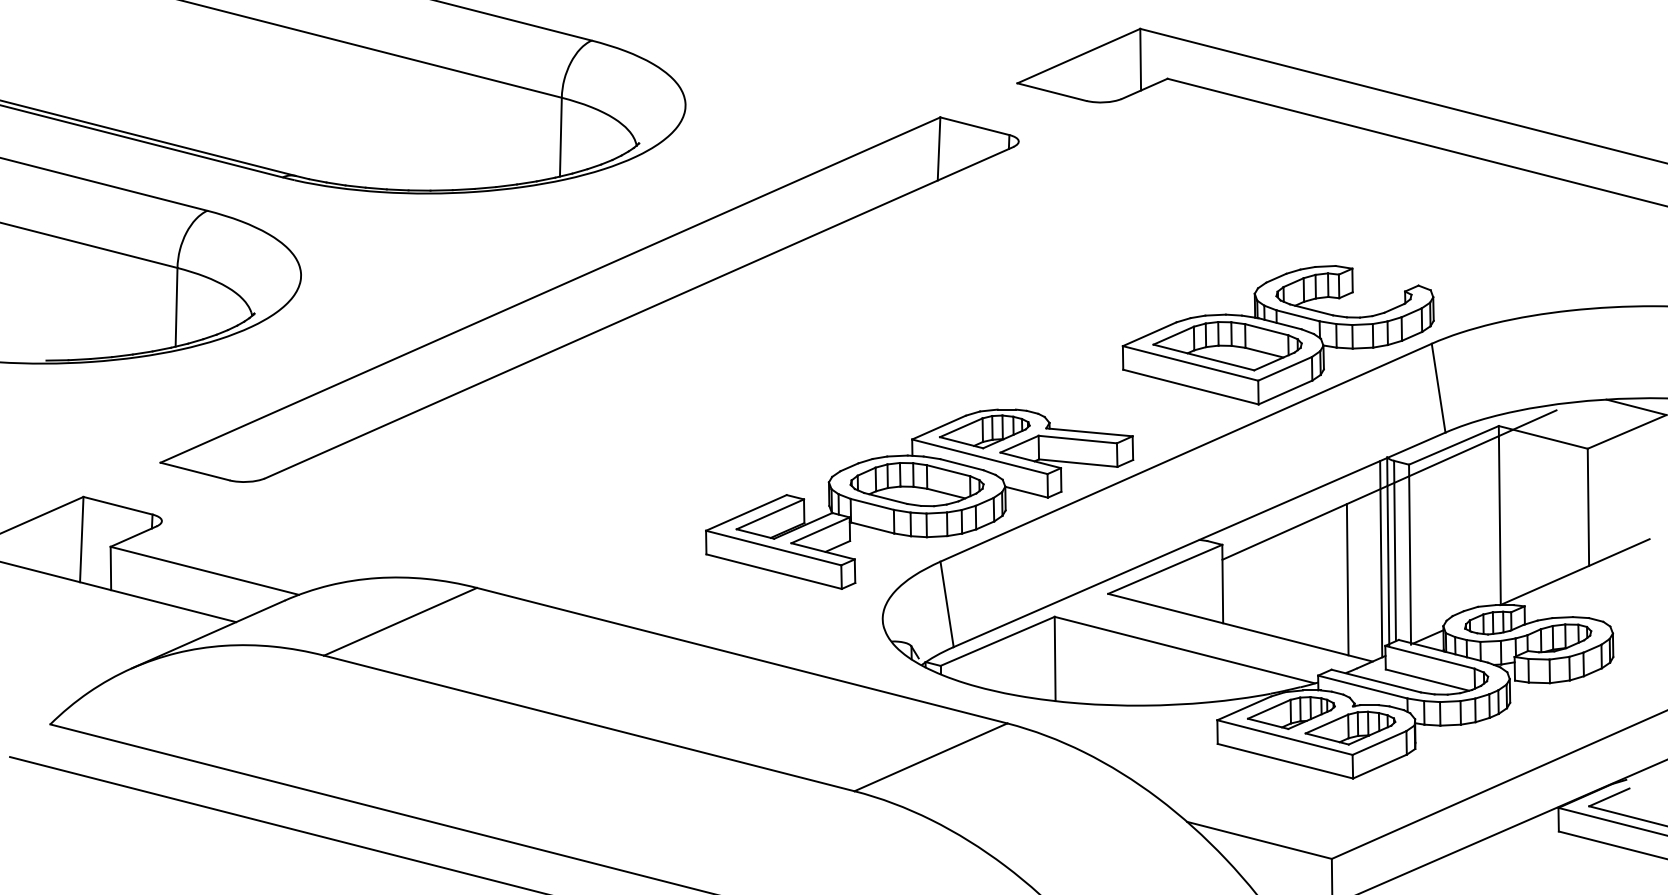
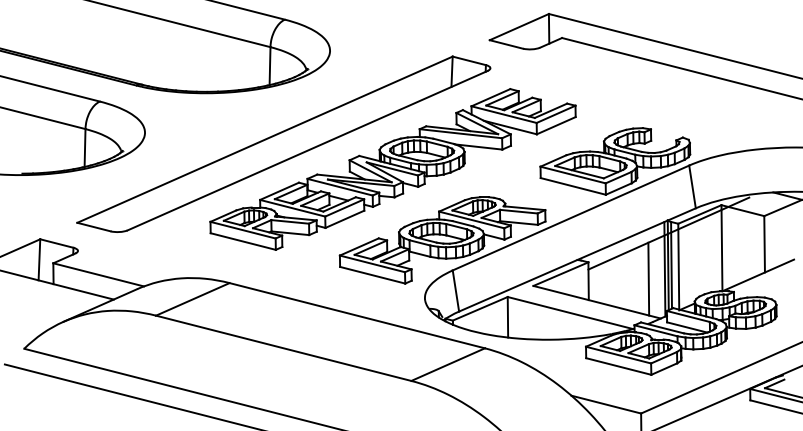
part: (815, 351) -> (392, 169), added

